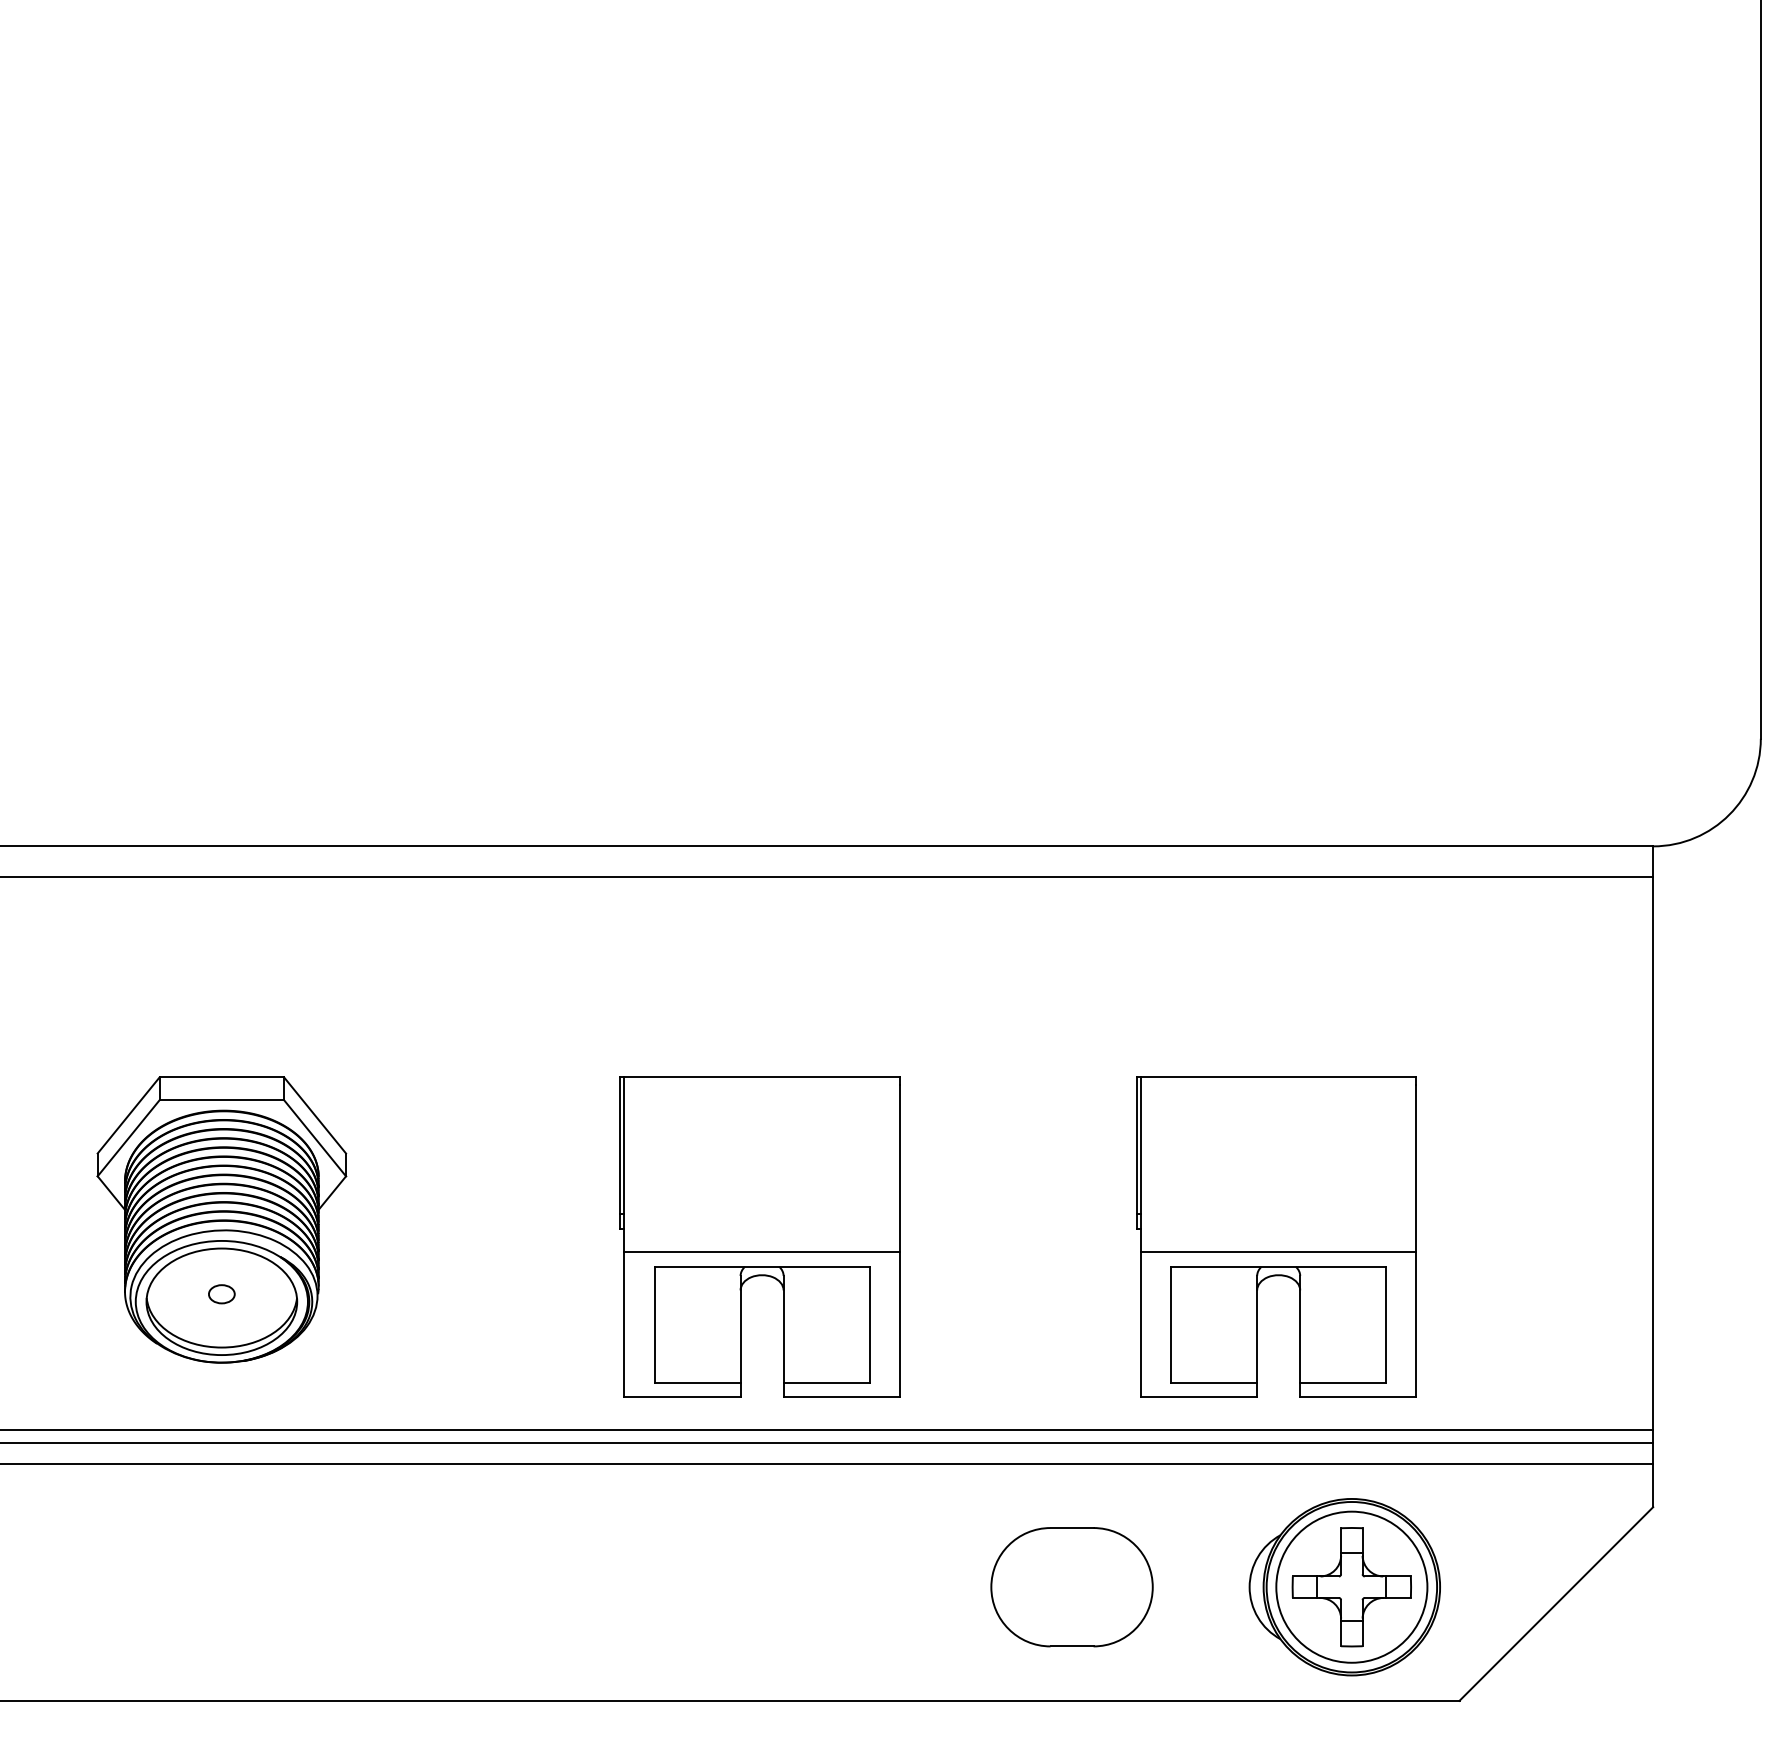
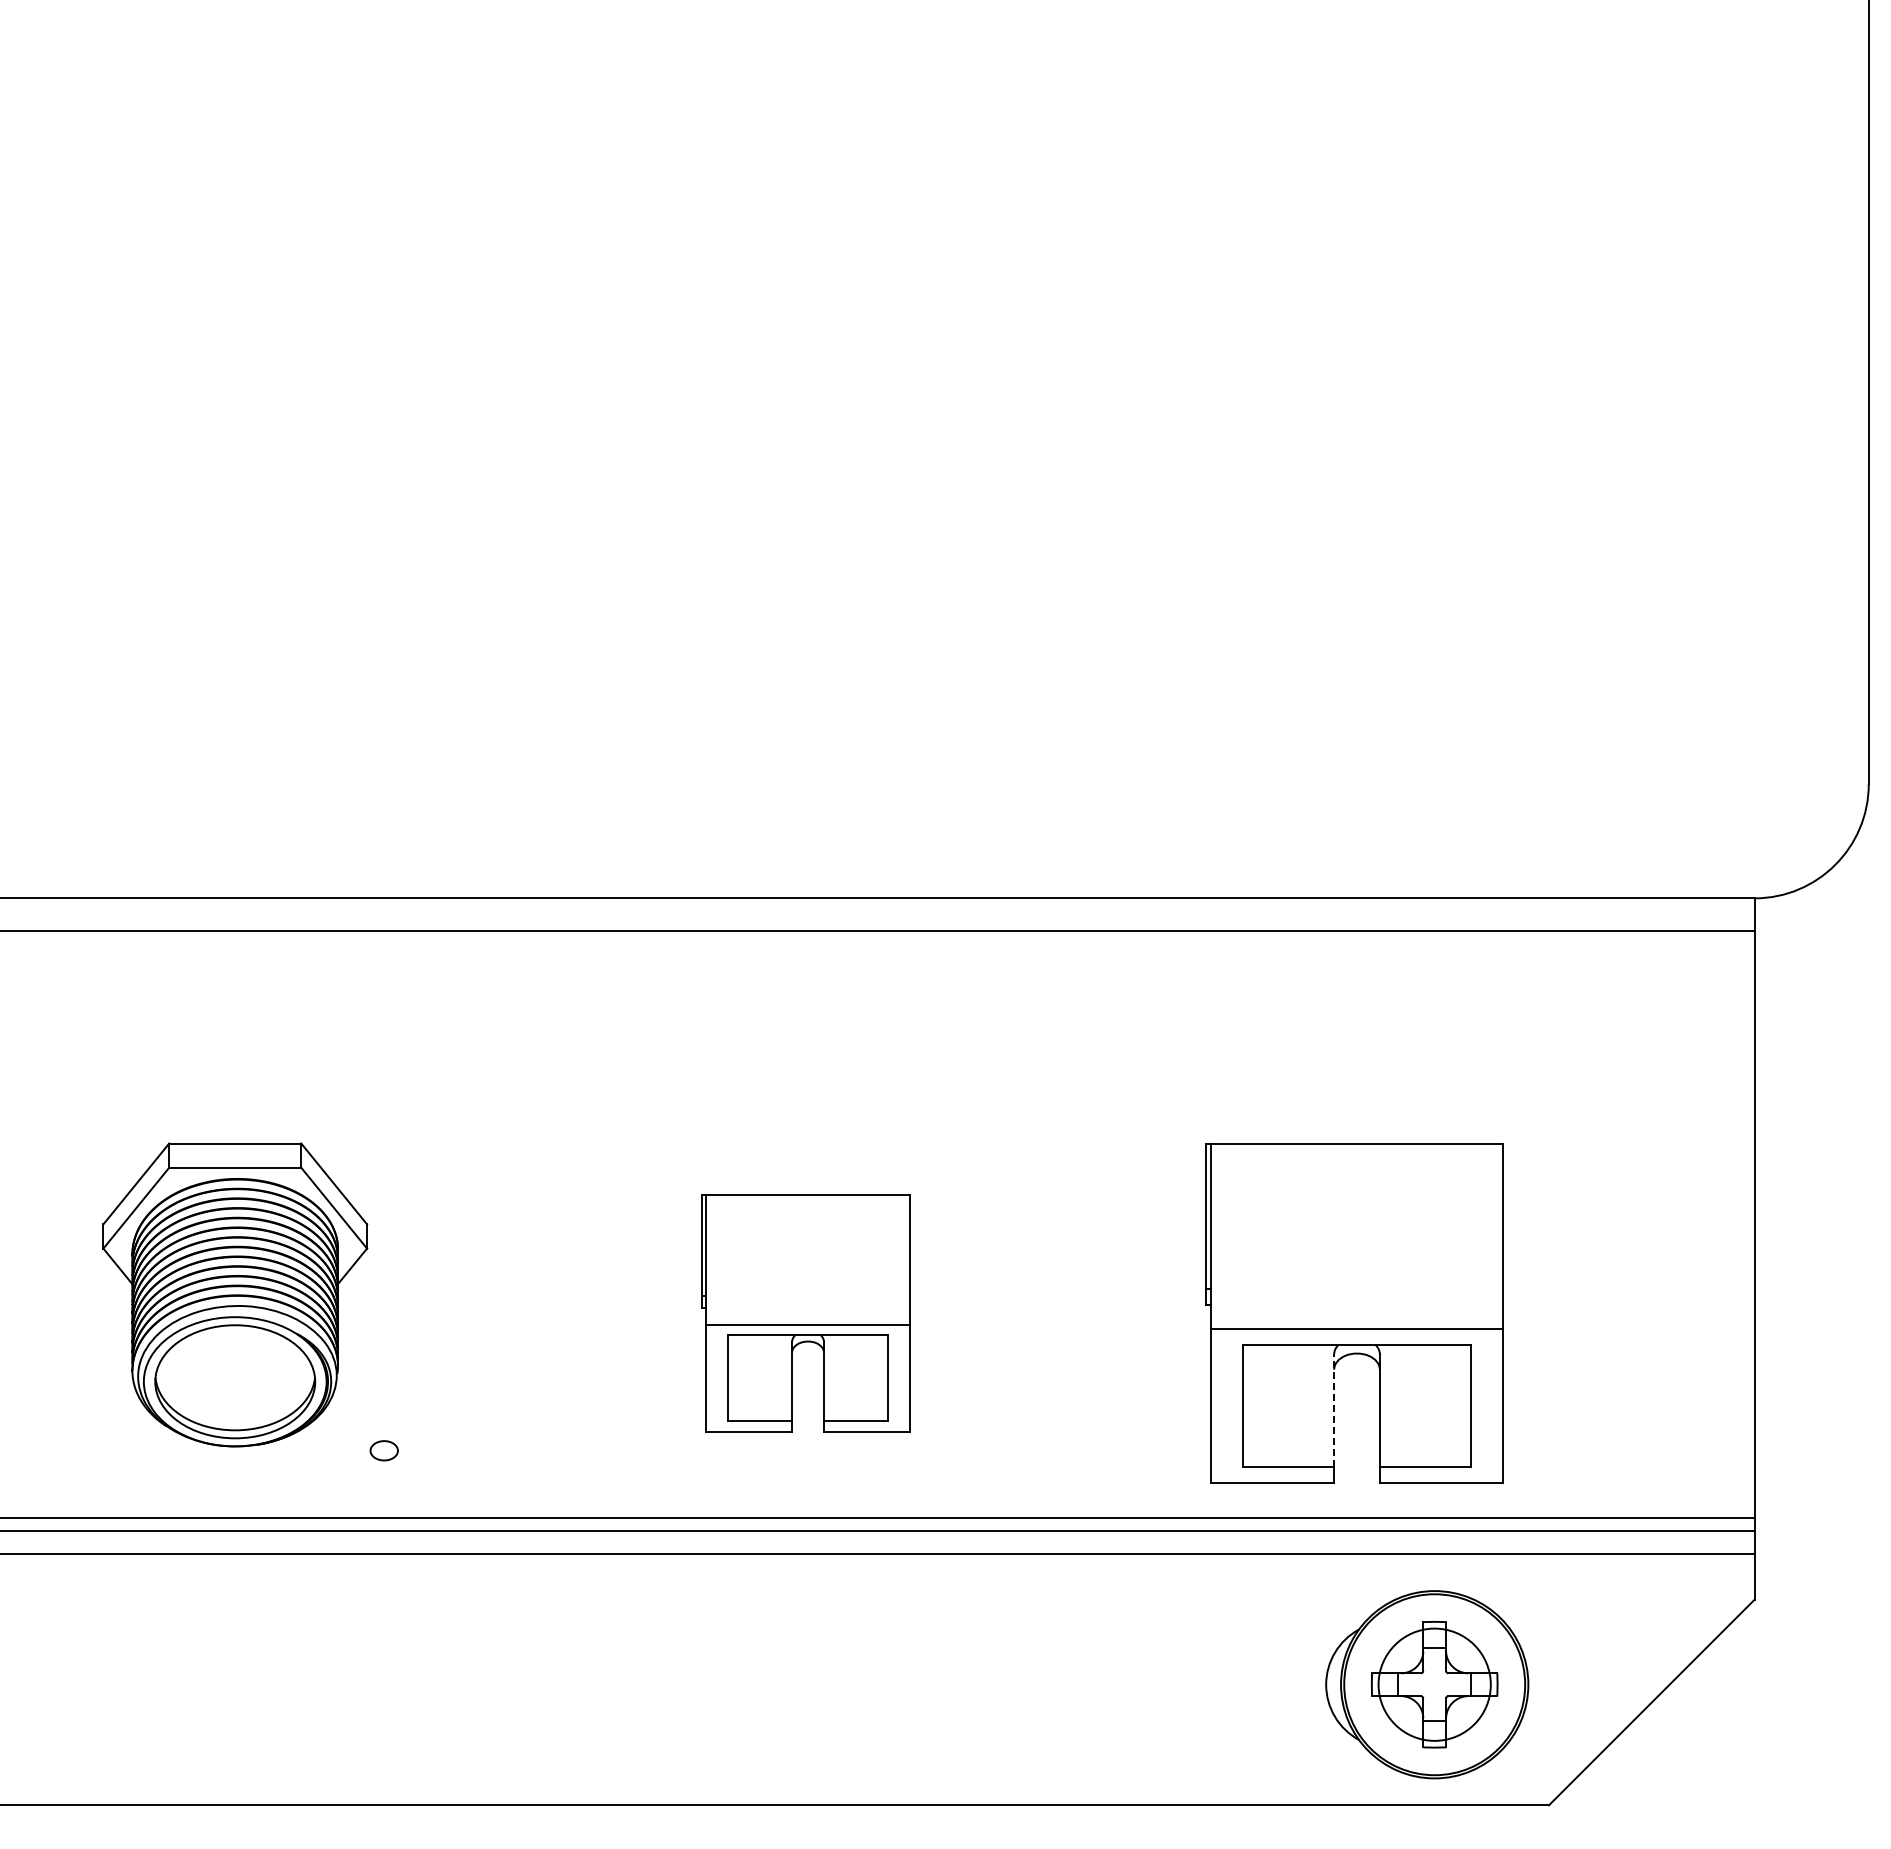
part: (760, 1237) -> (806, 1313), size x0.7
part: (221, 1294) -> (383, 1450), moved
line: (1257, 1328) -> (1334, 1410), solid -> dashed
part: (1071, 1586) -> (1137, 1684), removed
circle: (1351, 1586) -> (1434, 1684), size x0.7

